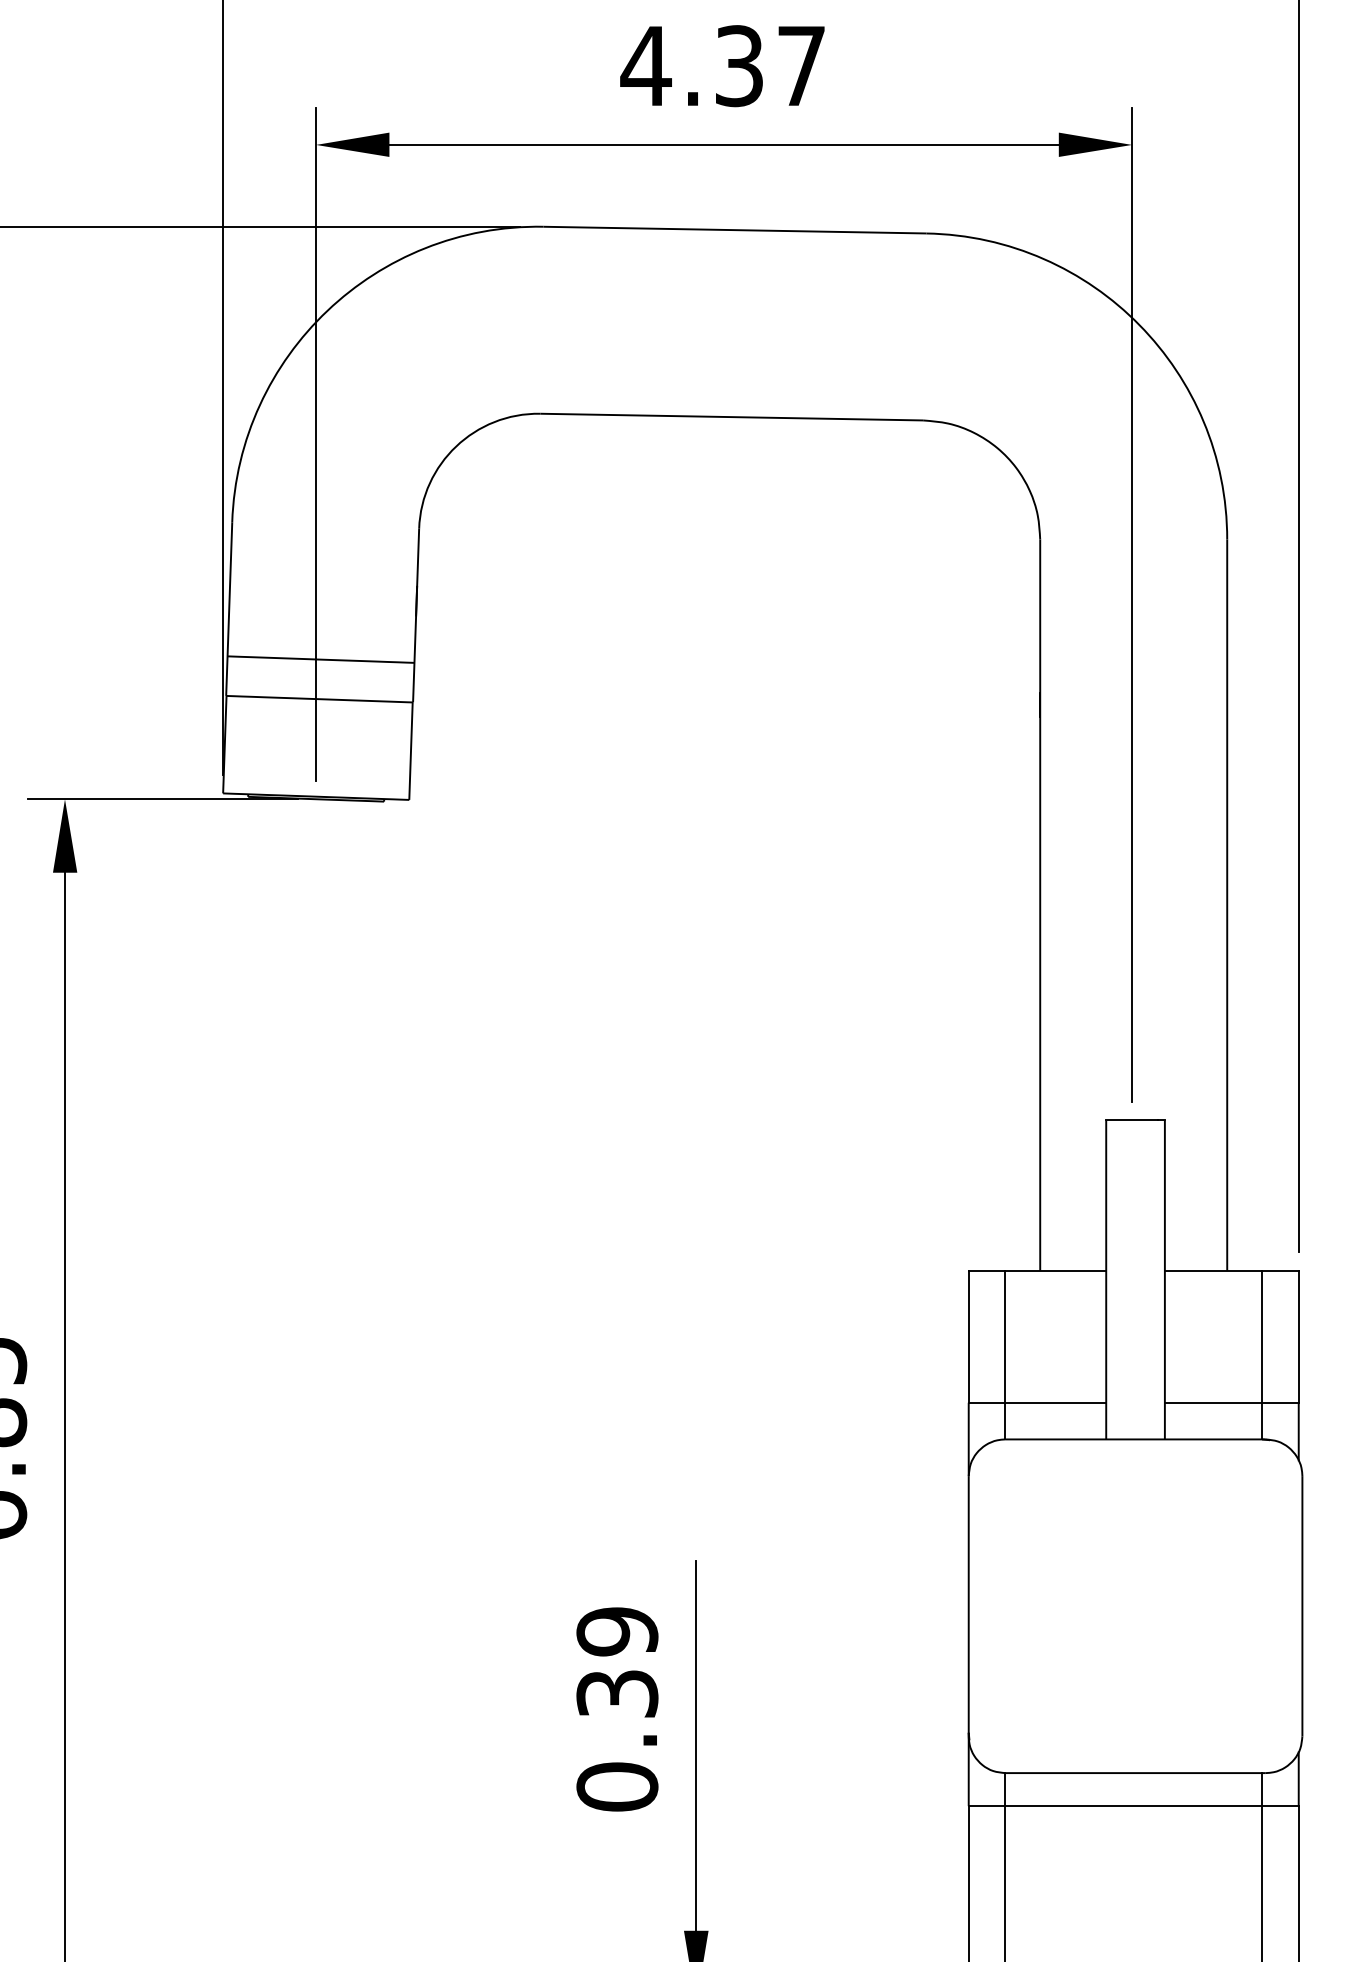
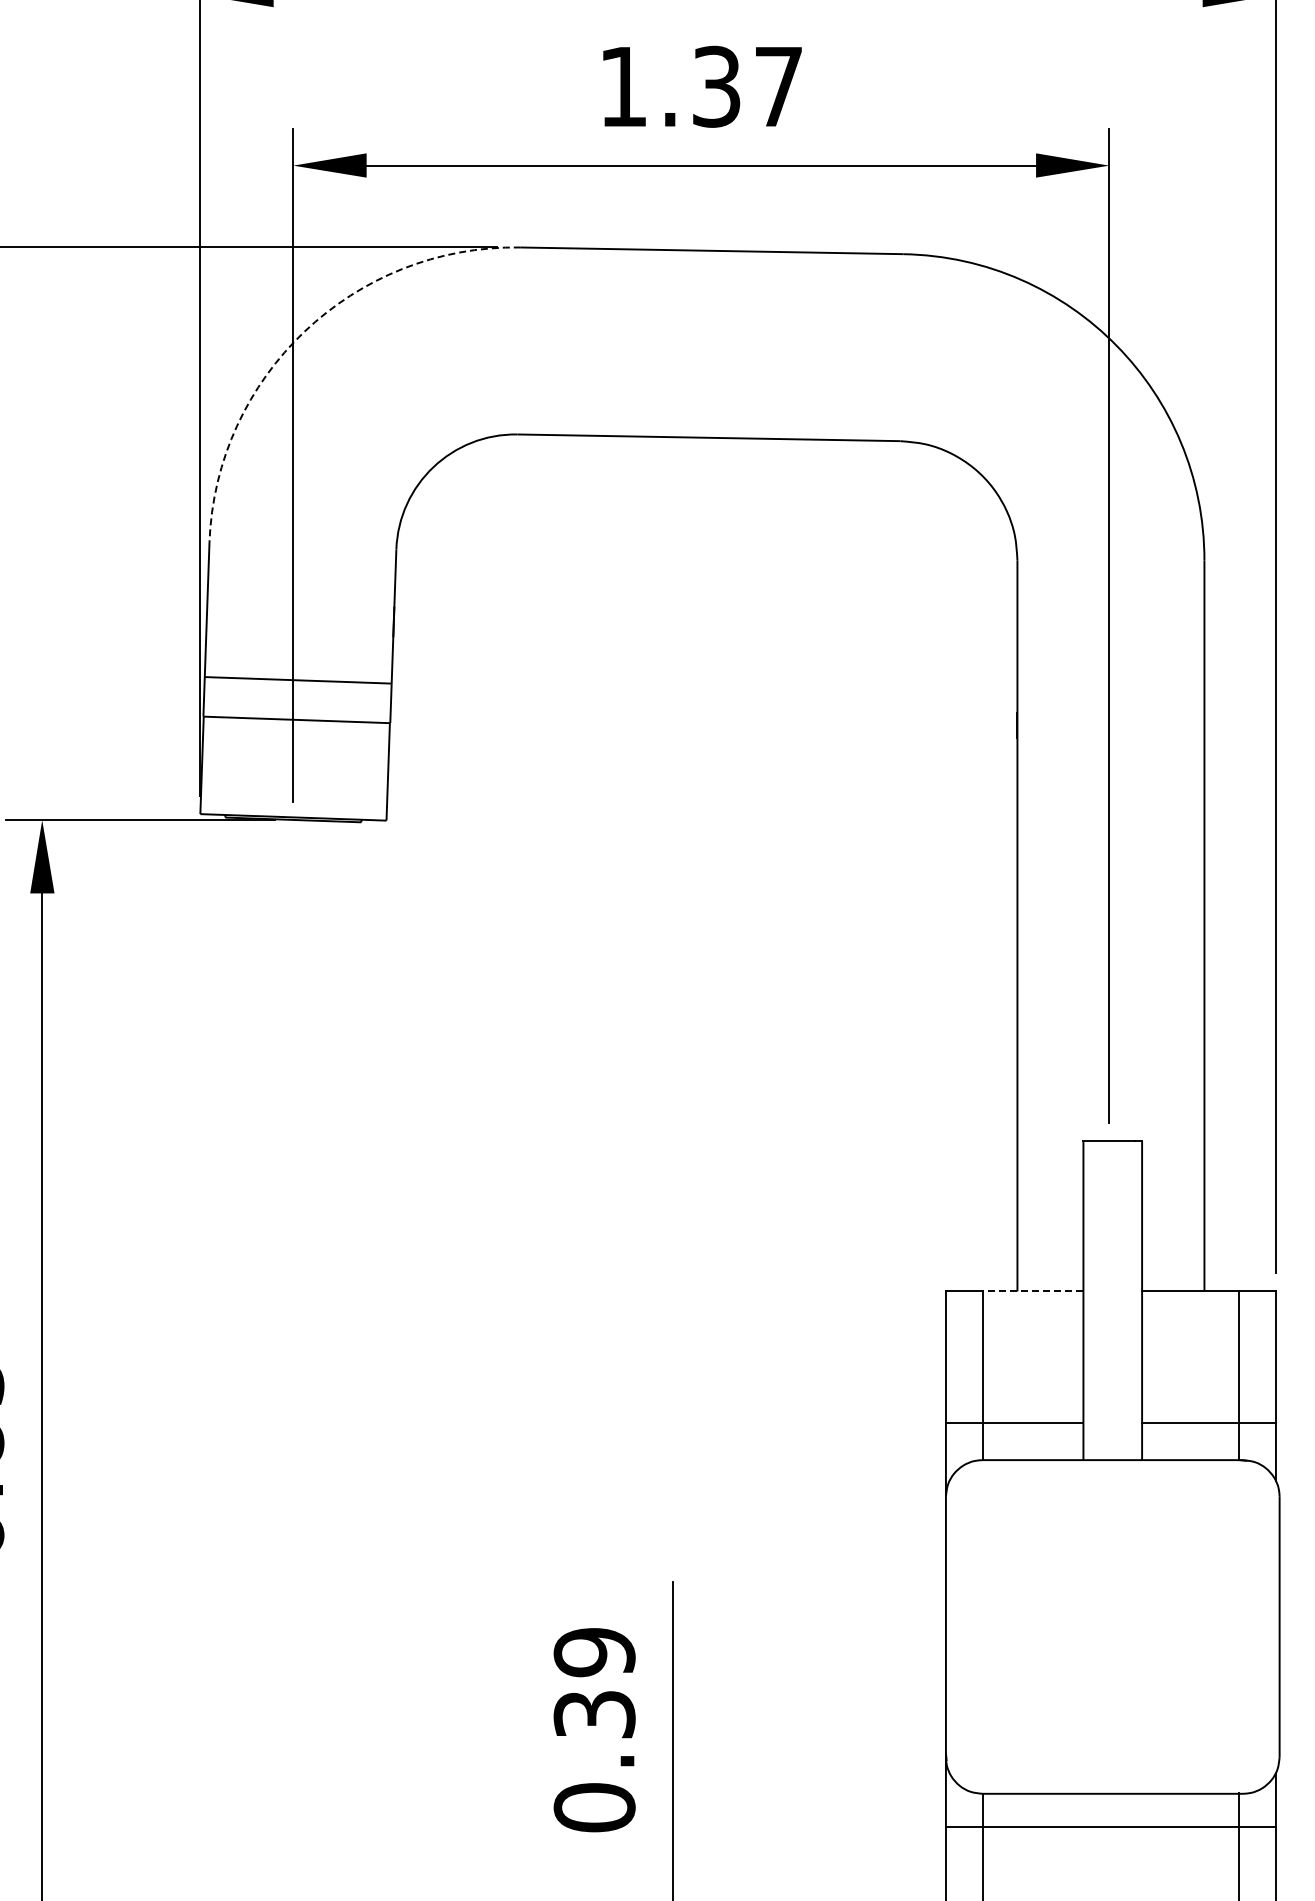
text: (645, 65) -> (622, 86), 4.37 -> 1.37
arc: (327, 310) -> (304, 331), solid -> dashed
line: (1055, 1270) -> (1032, 1291), solid -> dashed

